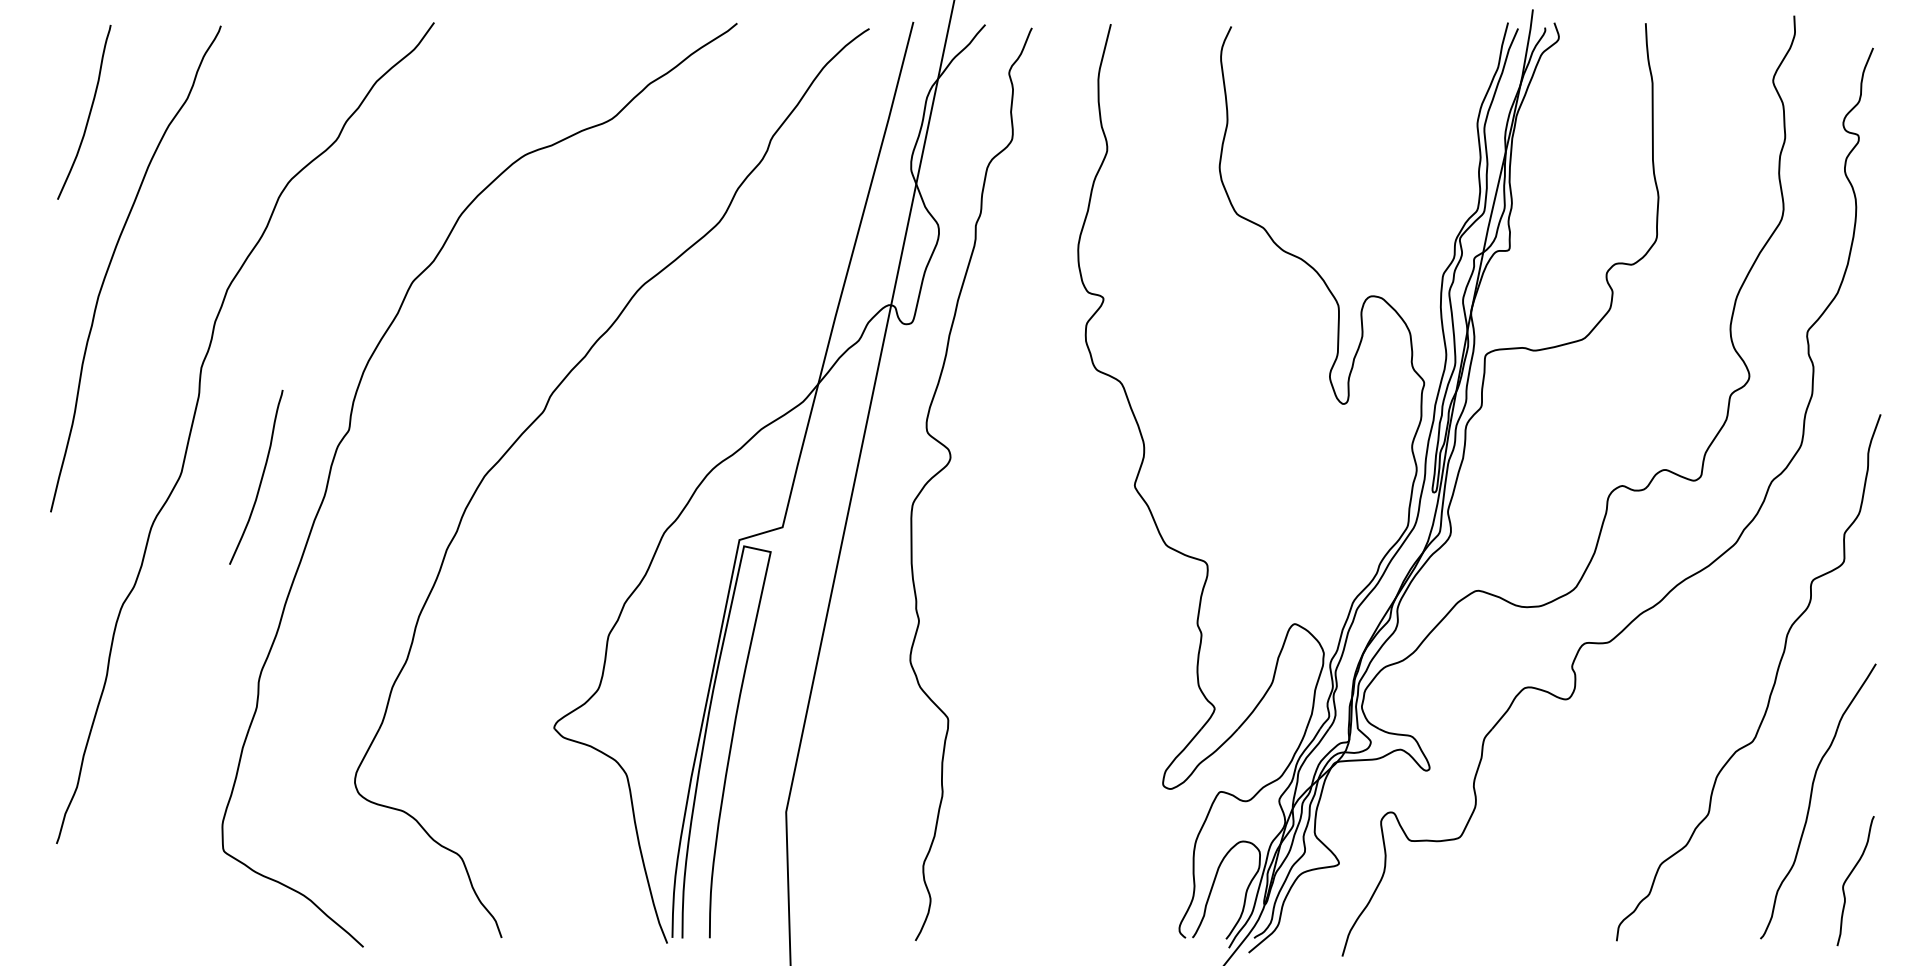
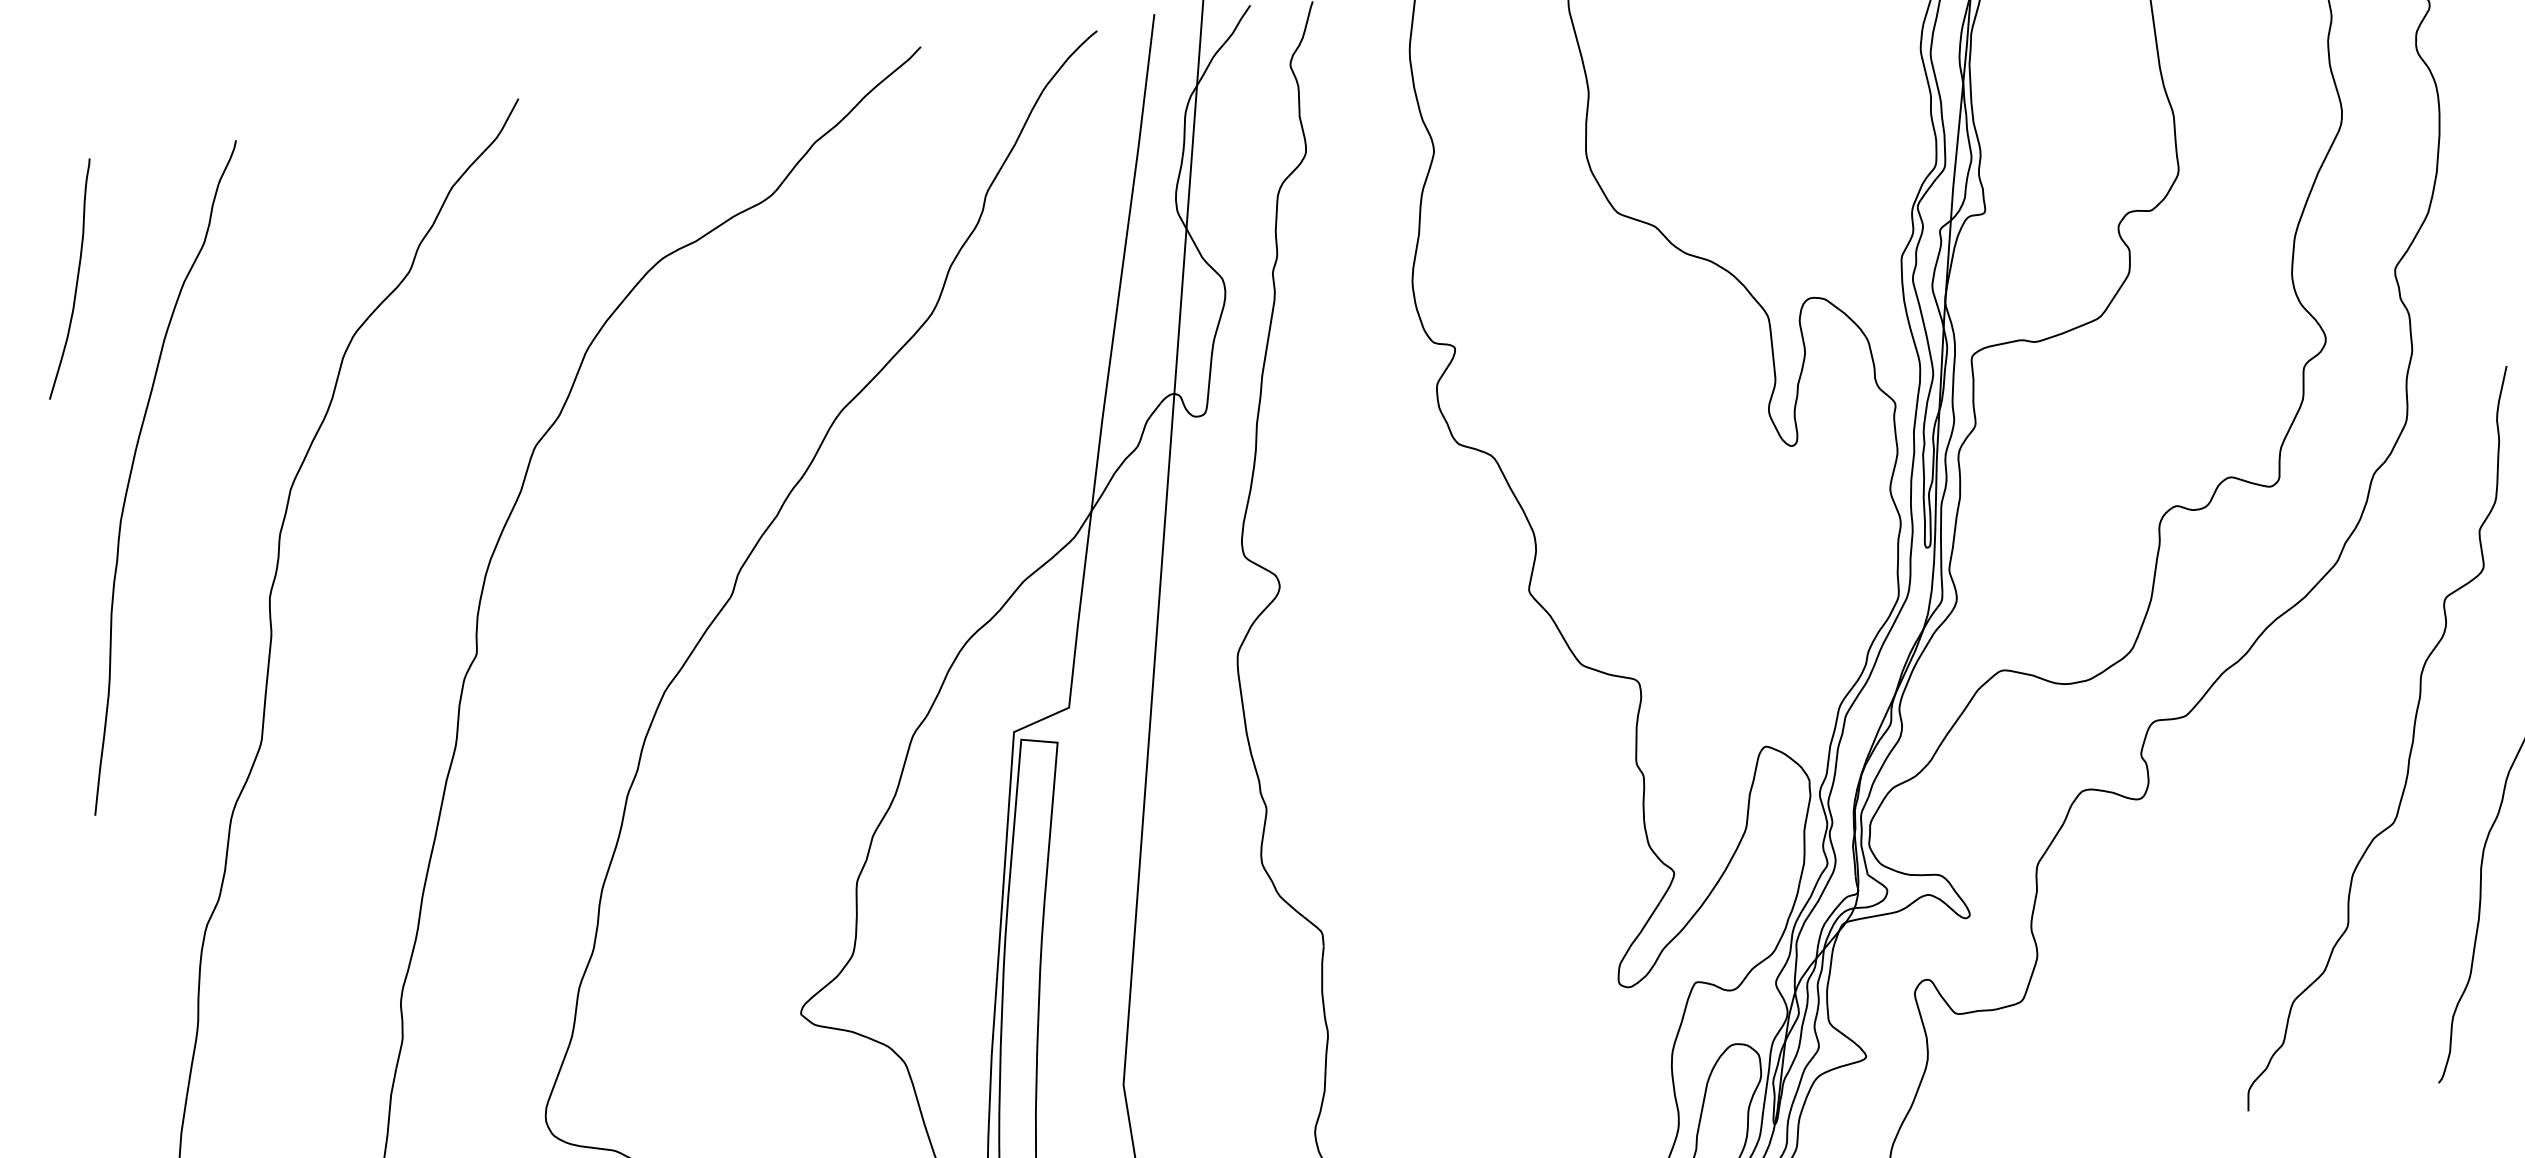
curve: (261, 476) -> (368, 731), removed

